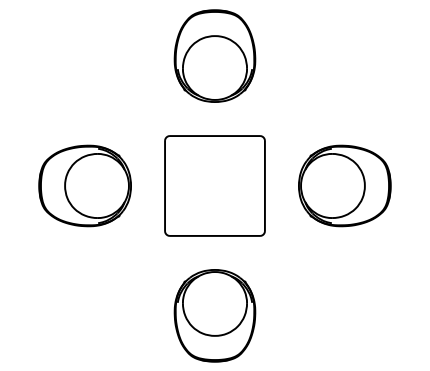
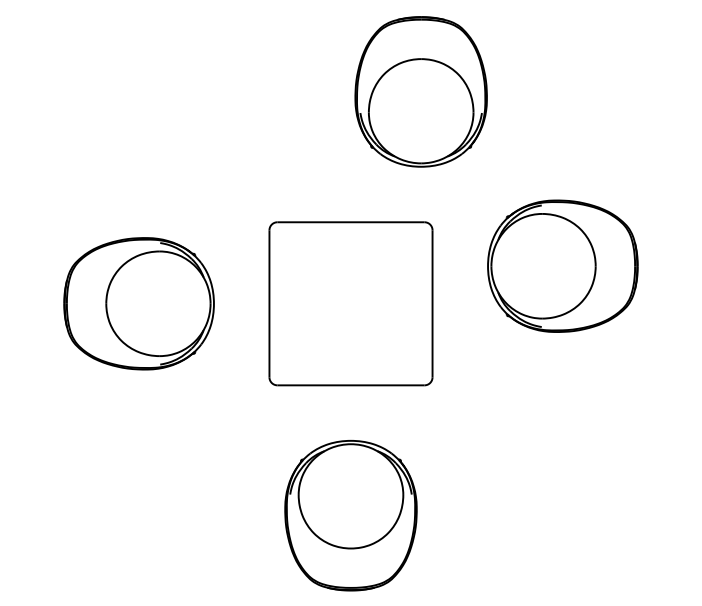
part: (214, 55) -> (420, 90), moved
part: (344, 185) -> (562, 265), moved

